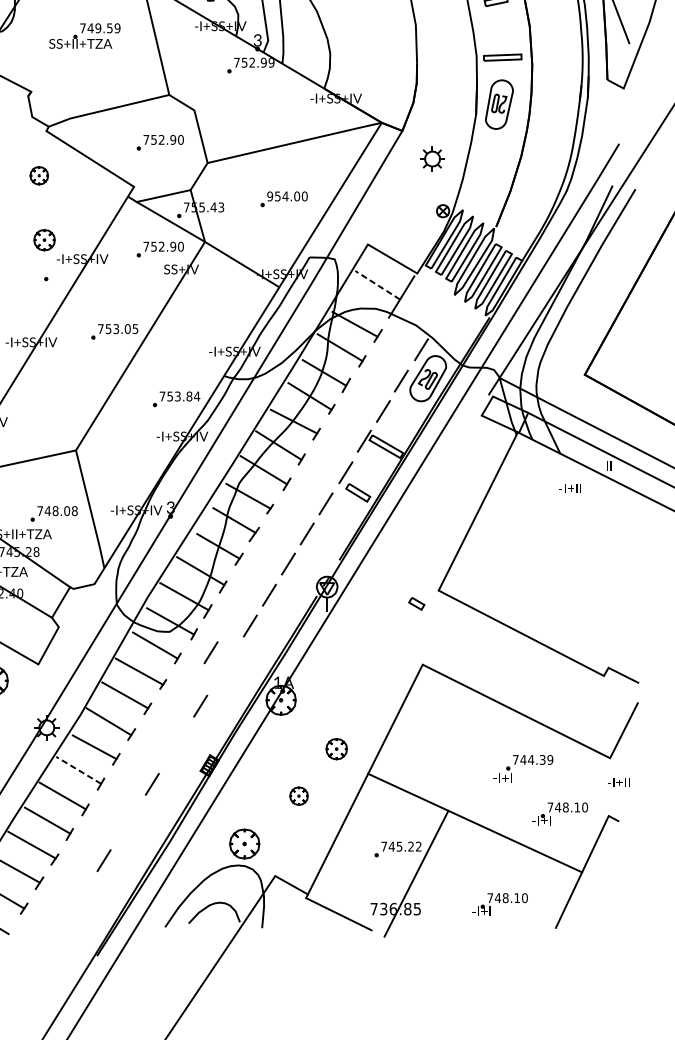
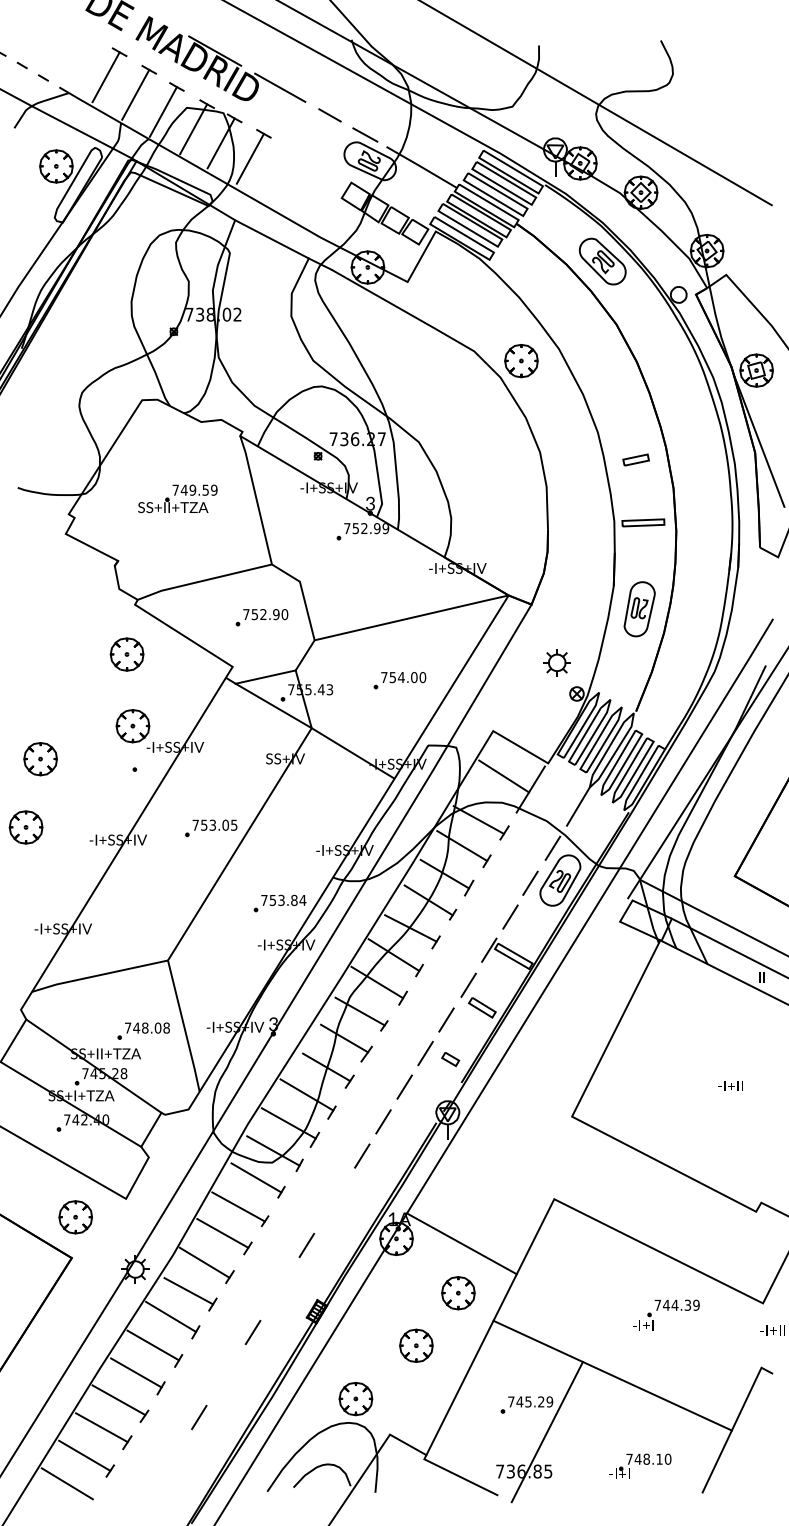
part: (499, 104) -> (639, 609), moved
part: (431, 158) -> (556, 662), moved
part: (38, 175) -> (126, 654), size x1.67
text: (270, 196) -> (384, 677), 954.00 -> 754.00
part: (44, 240) -> (132, 726), size x1.43
part: (159, 249) -> (261, 736), removed
line: (378, 285) -> (504, 776), dashed -> solid
line: (443, 312) -> (577, 806), added
text: (570, 488) -> (730, 1085), moved
part: (416, 603) -> (450, 1059), moved
line: (211, 652) -> (318, 1185), removed
line: (339, 704) -> (461, 1243), added
part: (336, 749) -> (458, 1293), size x1.43
line: (78, 769) -> (170, 1316), dashed -> solid
part: (299, 796) -> (416, 1345), size x1.67
part: (560, 813) -> (707, 1364), removed
text: (418, 846) -> (549, 1401), 745.22 -> 745.29

